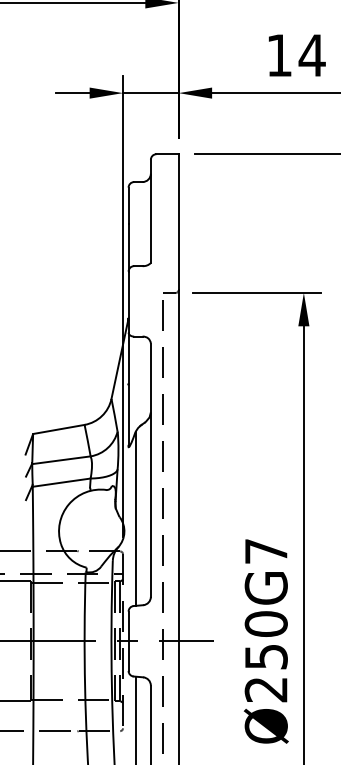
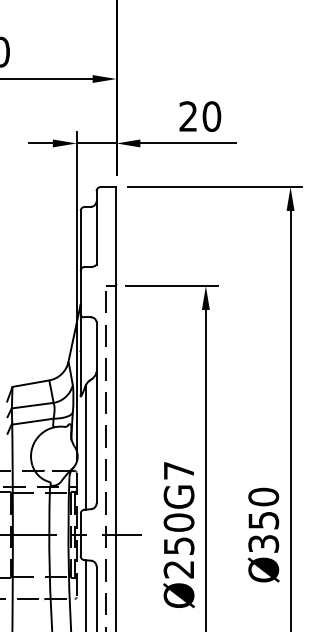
text: (296, 55) -> (200, 116), 14 -> 20

